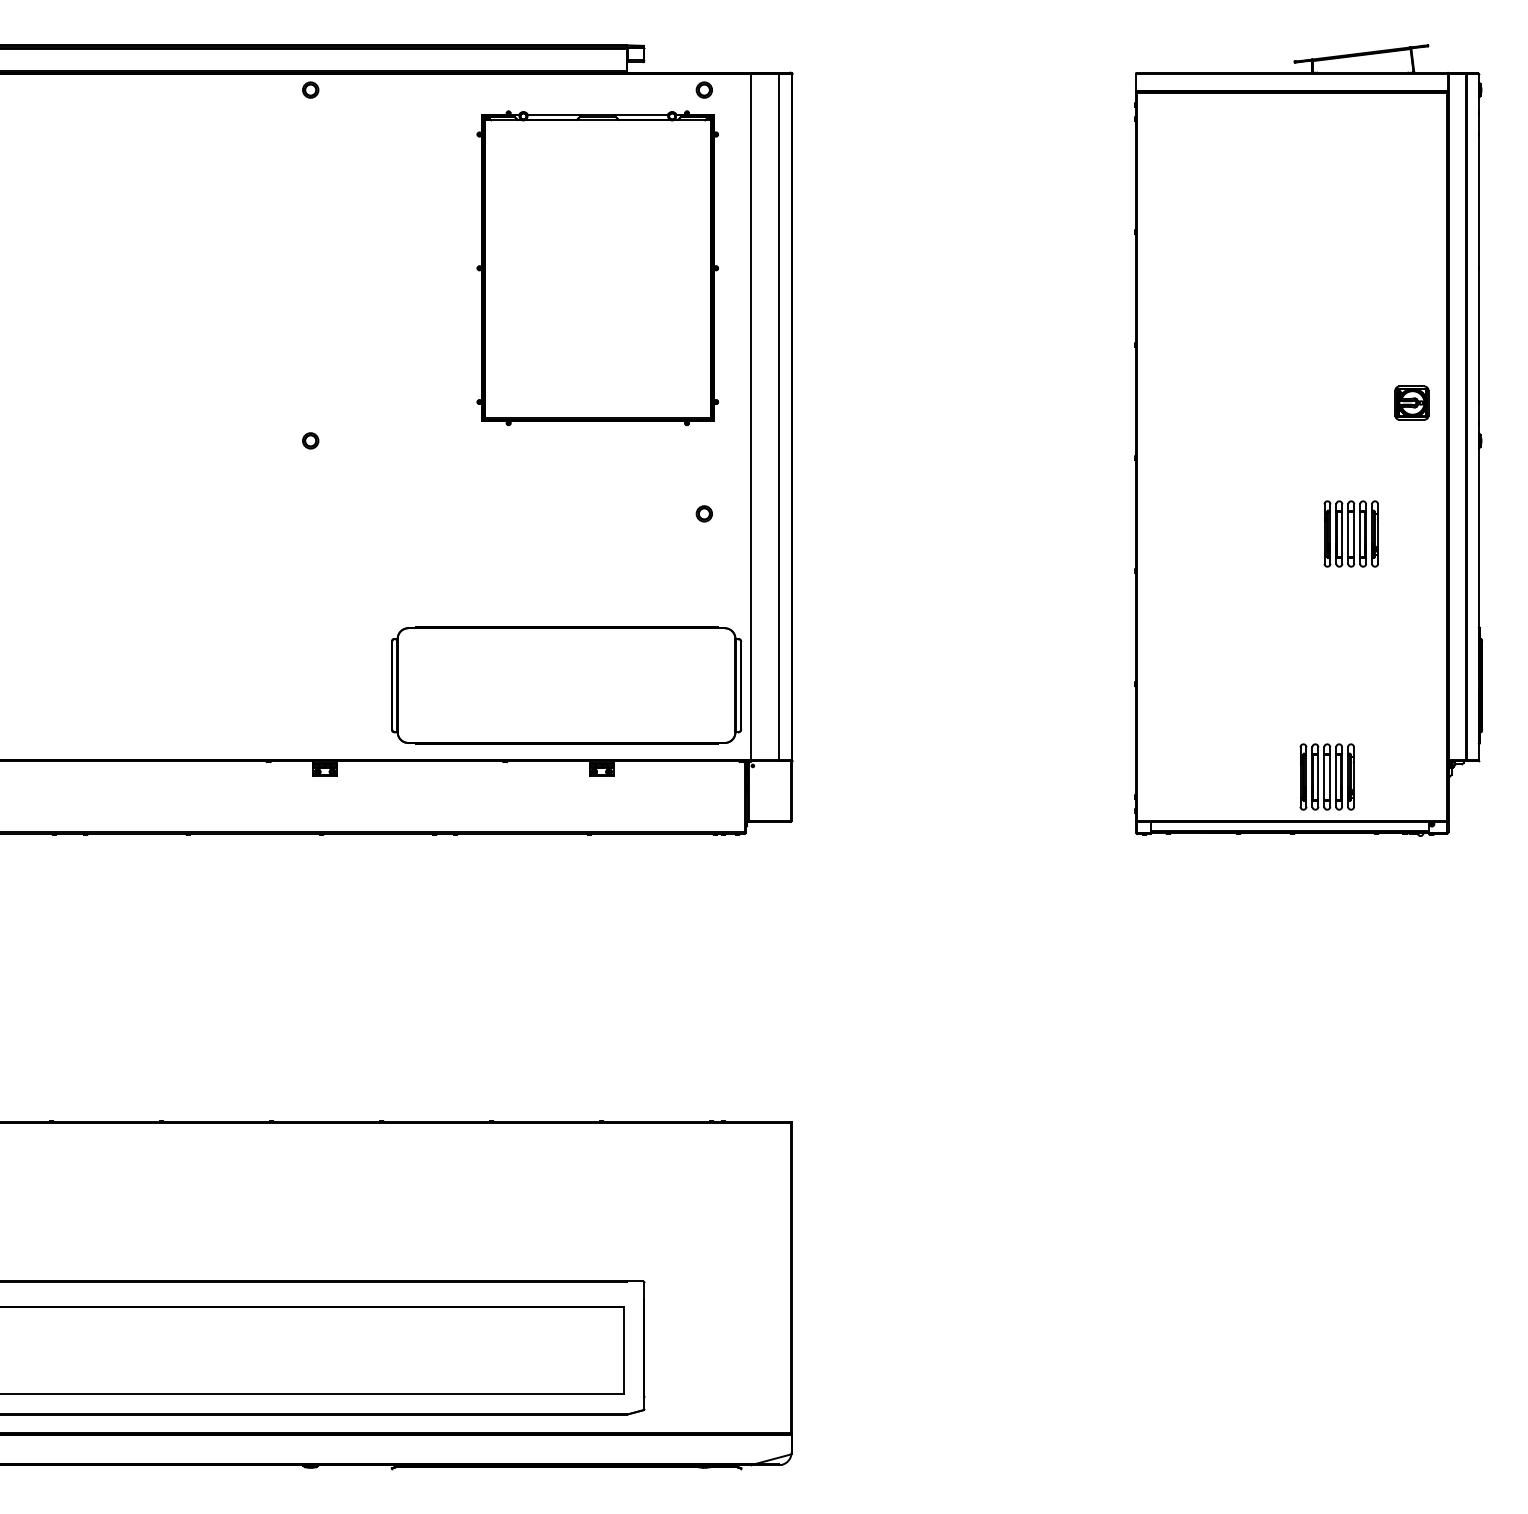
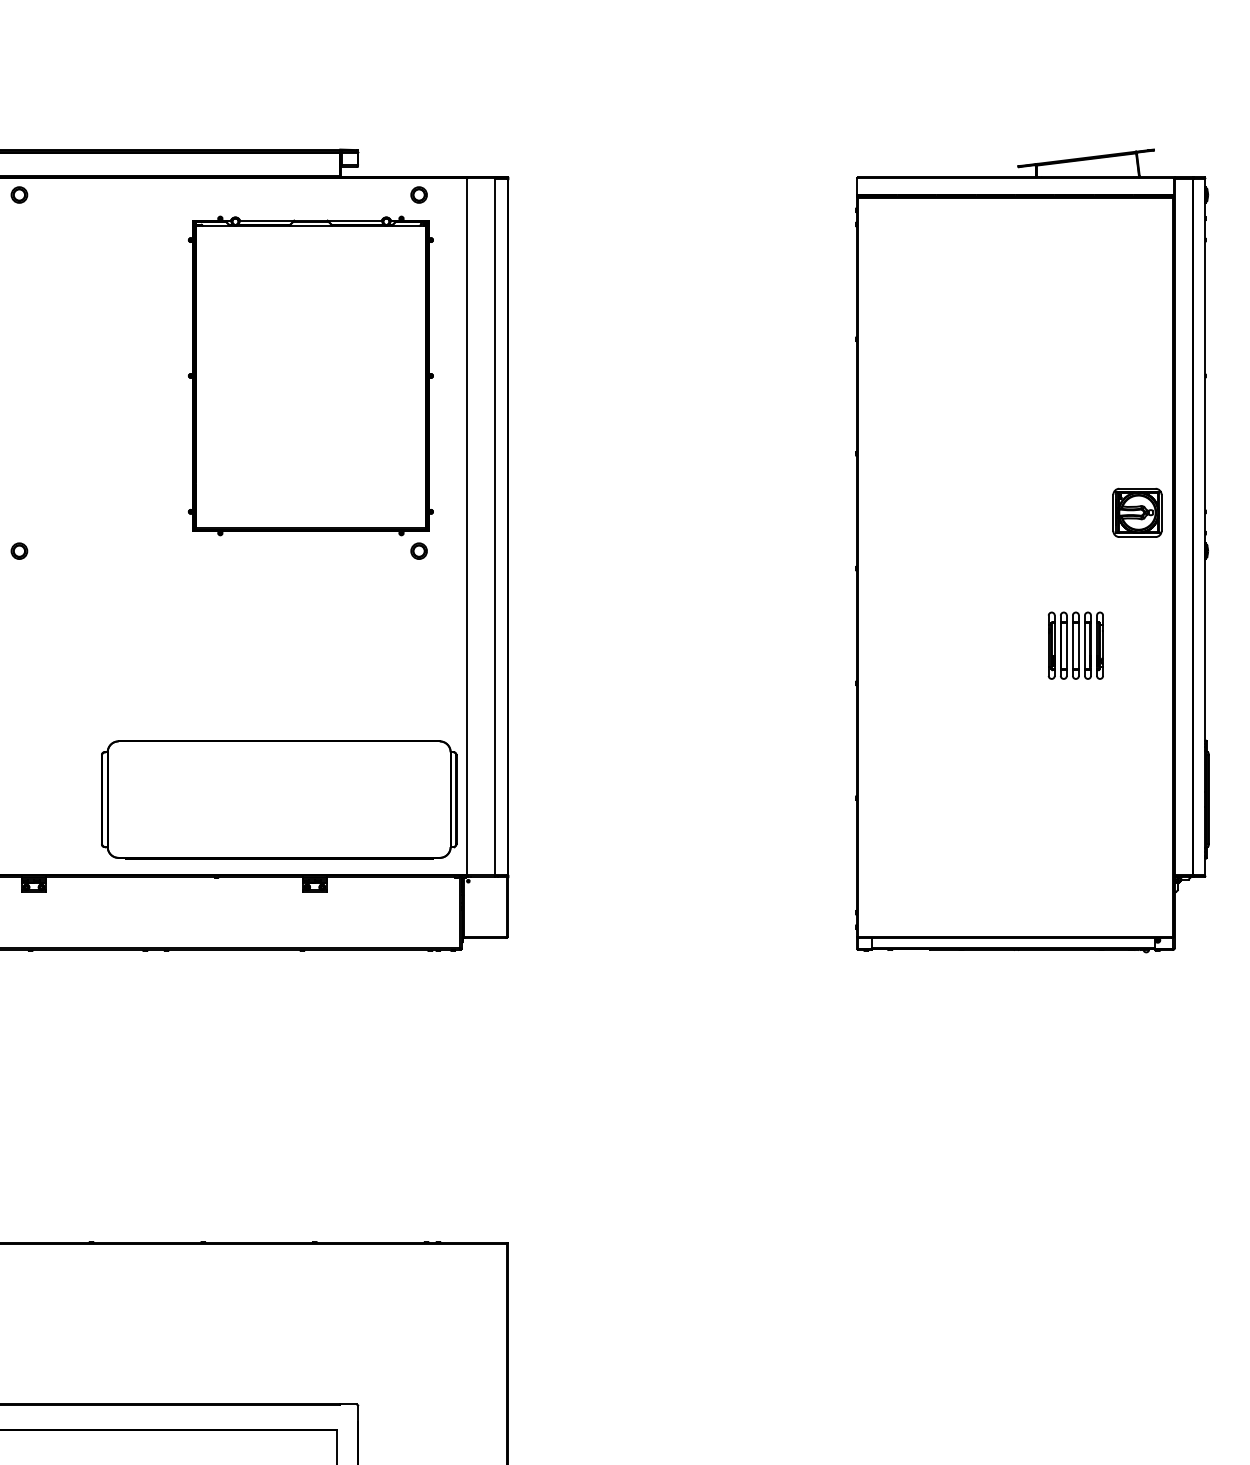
part: (1411, 402) -> (1137, 512), size x1.43
part: (703, 513) -> (418, 550), moved
part: (1326, 776) -> (1050, 891), removed

